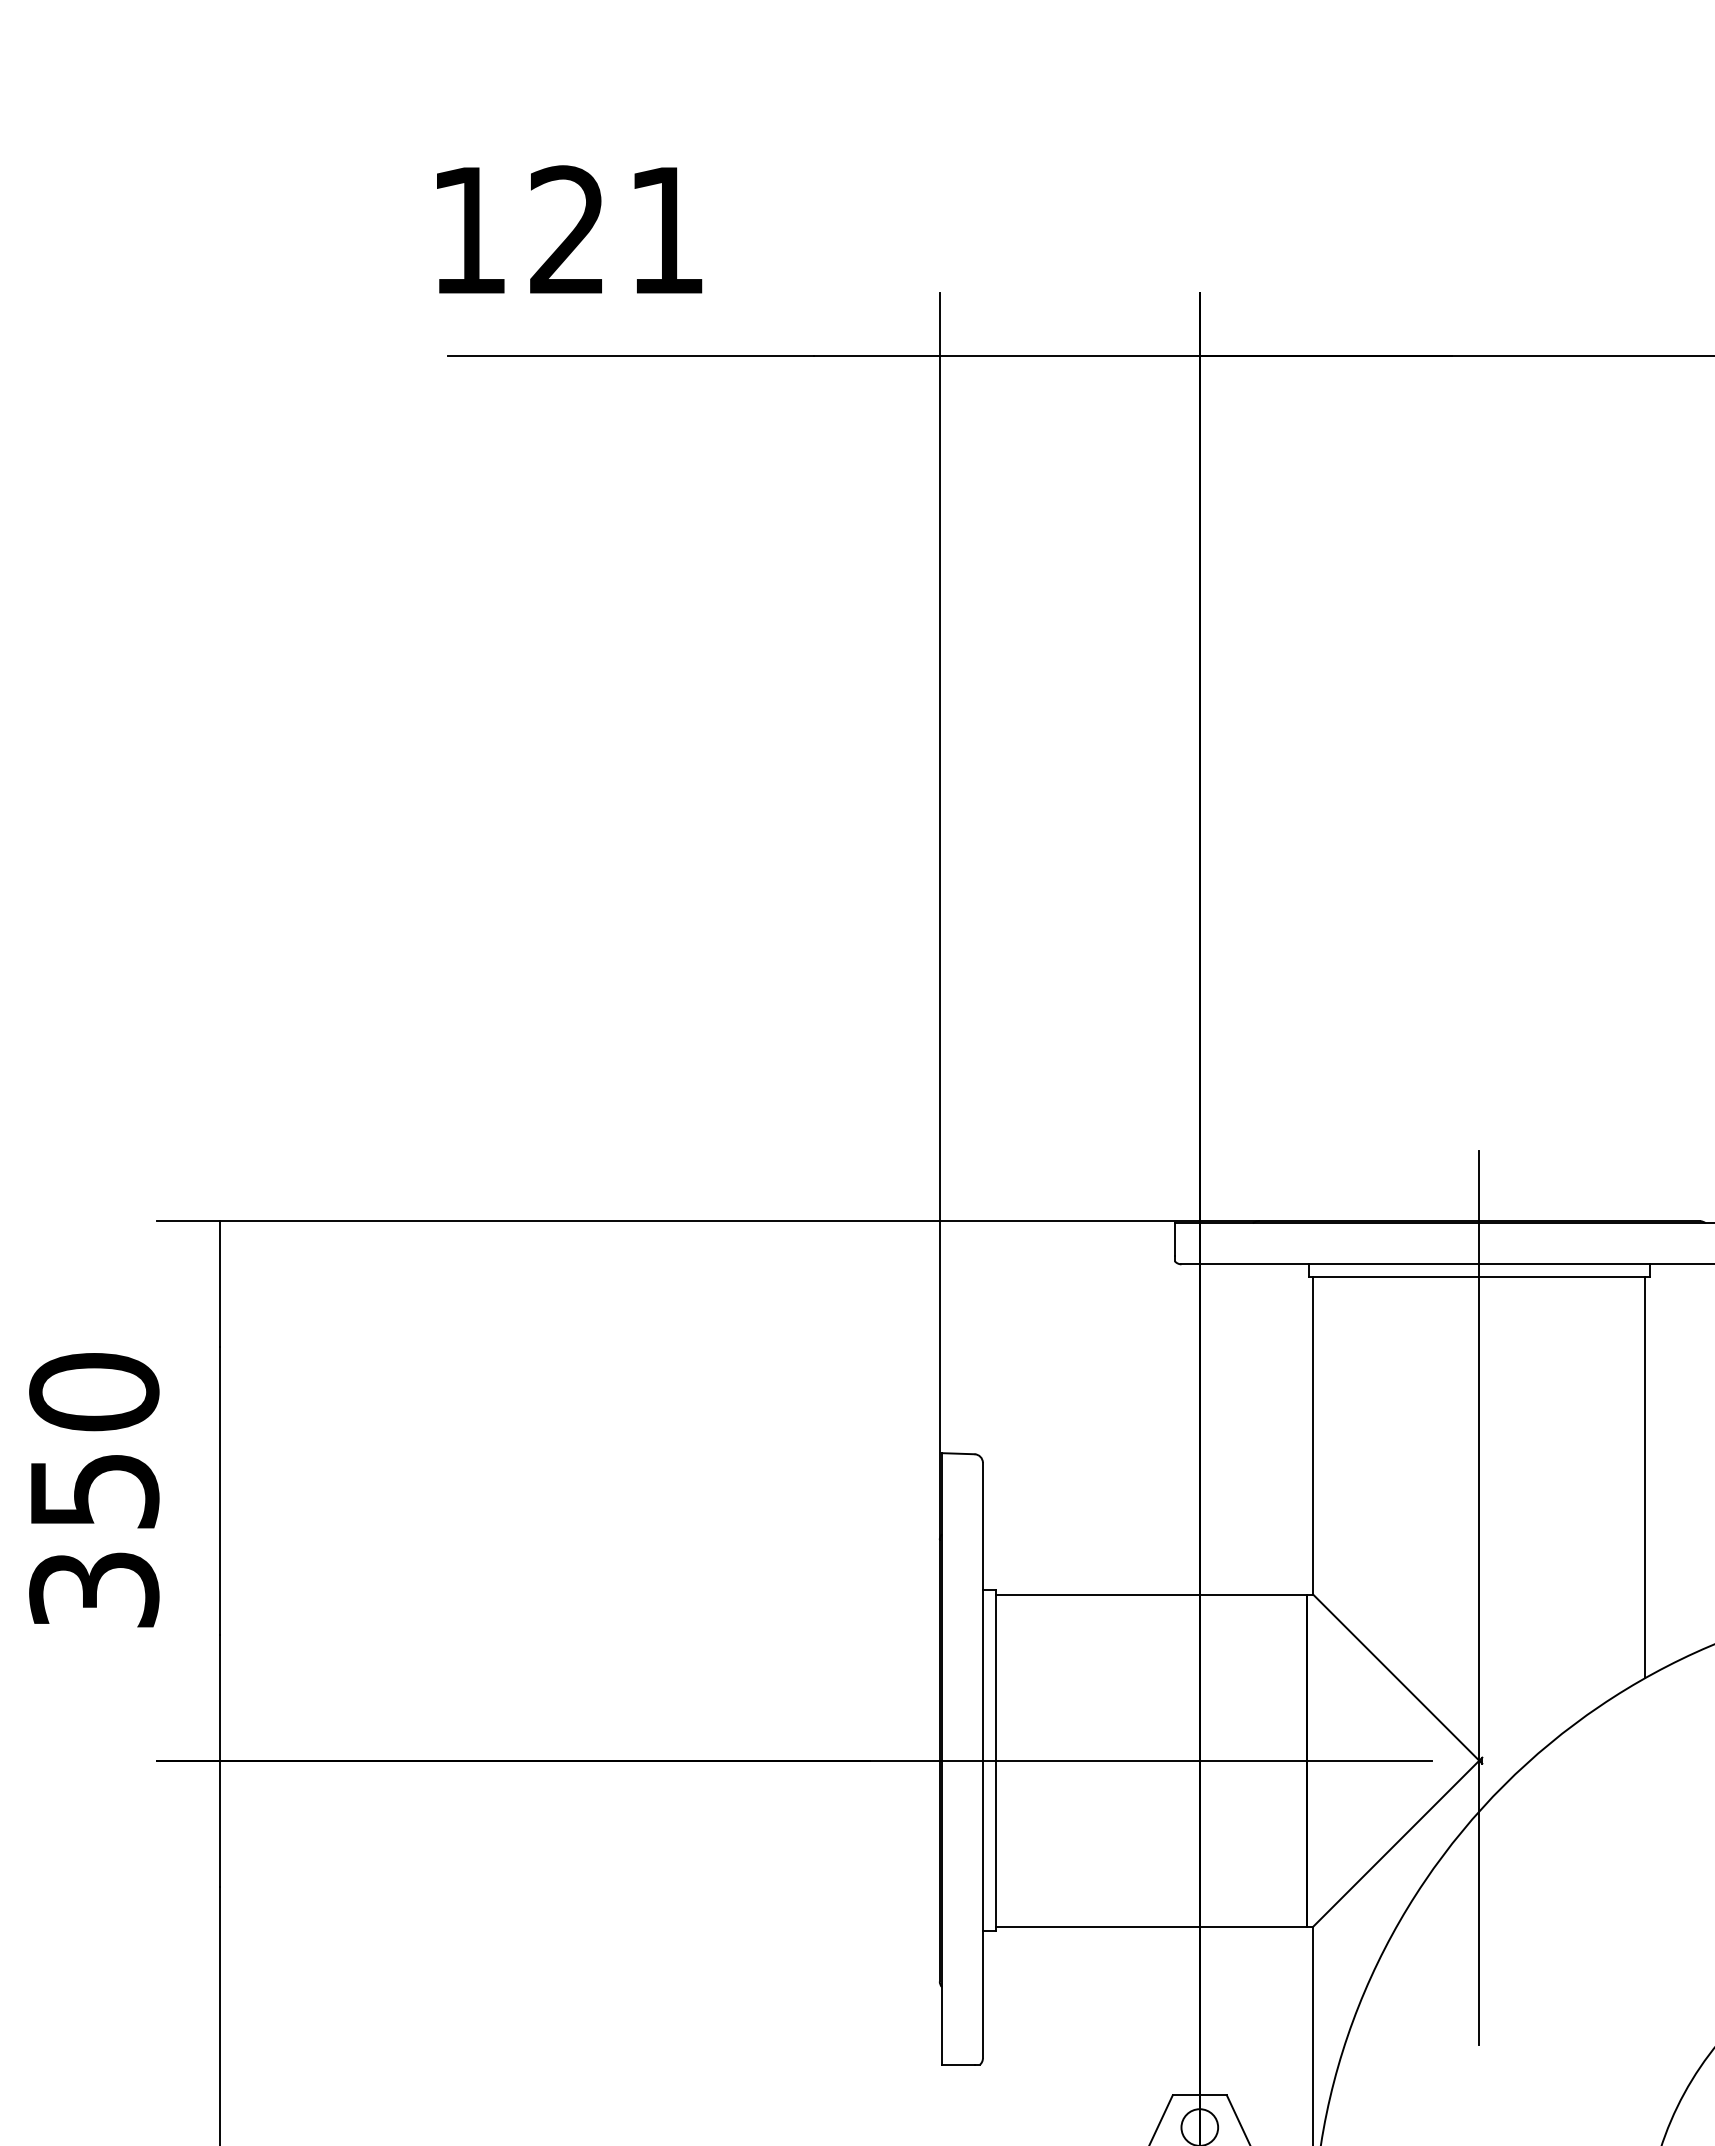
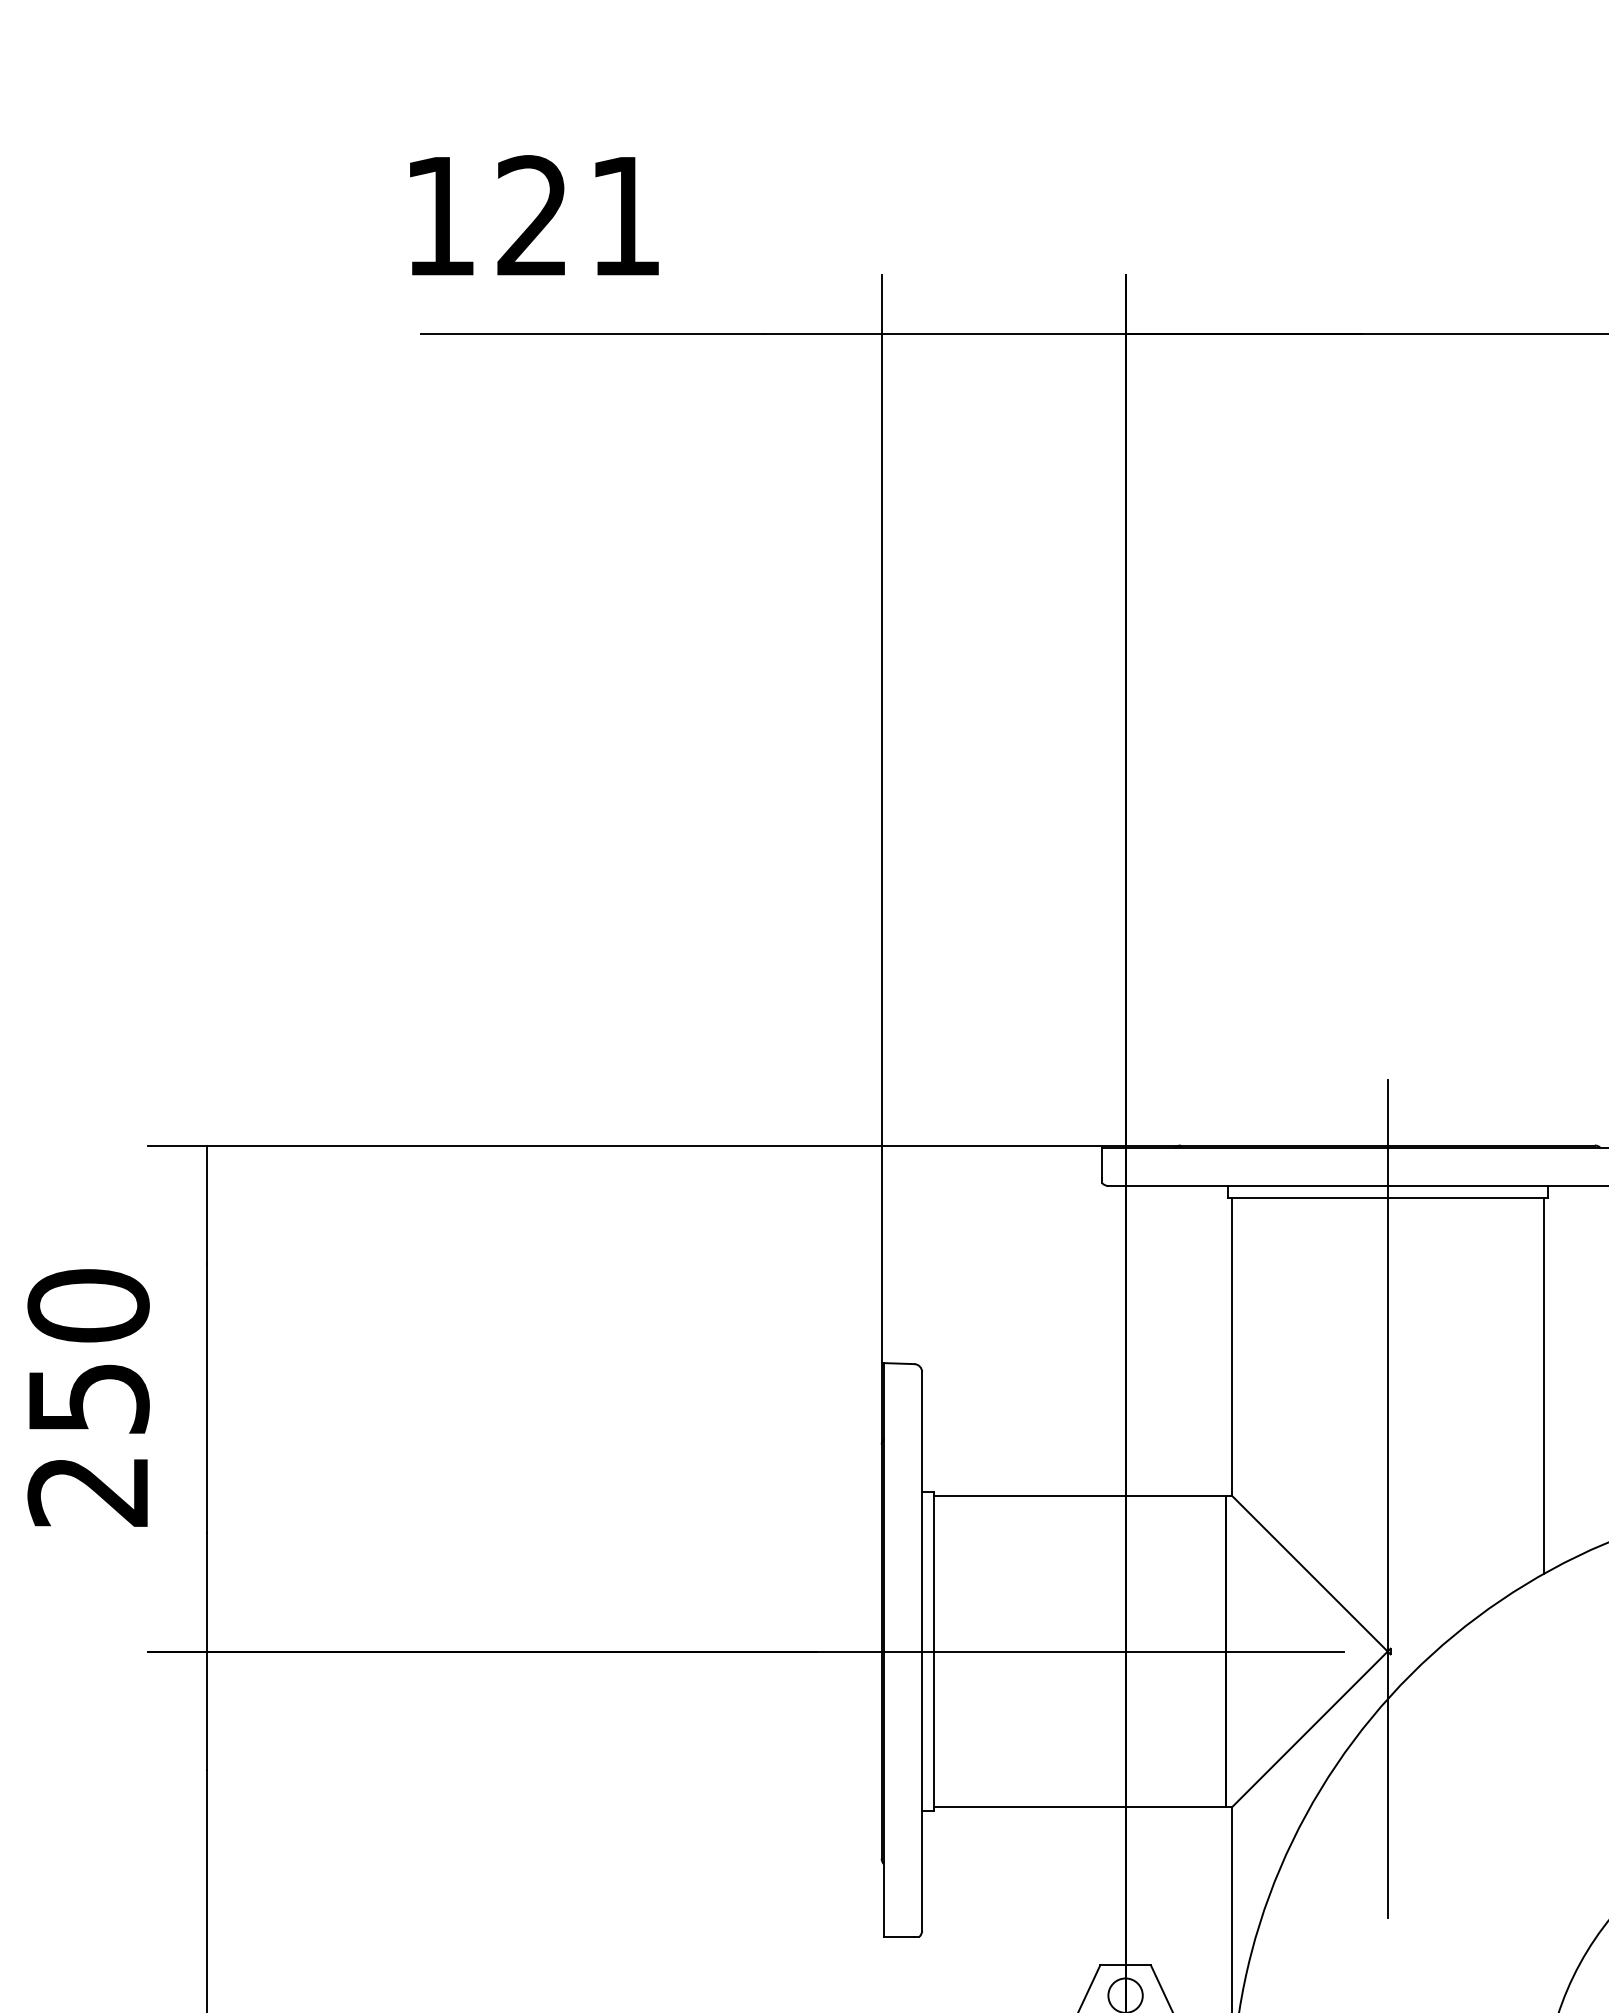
text: (94, 1589) -> (88, 1490), 350 -> 250

